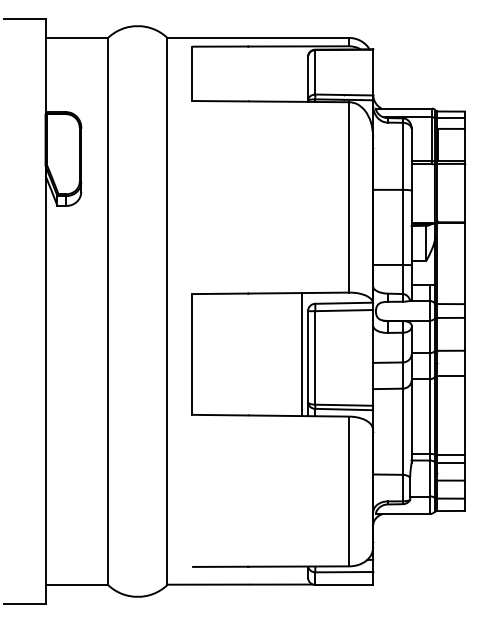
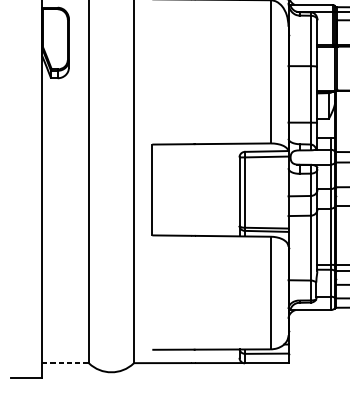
line: (301, 354) -> (234, 190), removed
line: (77, 584) -> (66, 363), solid -> dashed

